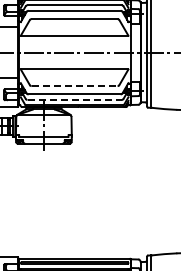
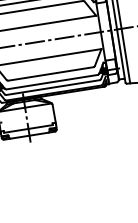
line: (74, 86) -> (50, 74), dashed -> solid
line: (75, 99) -> (53, 87), dashed -> solid

